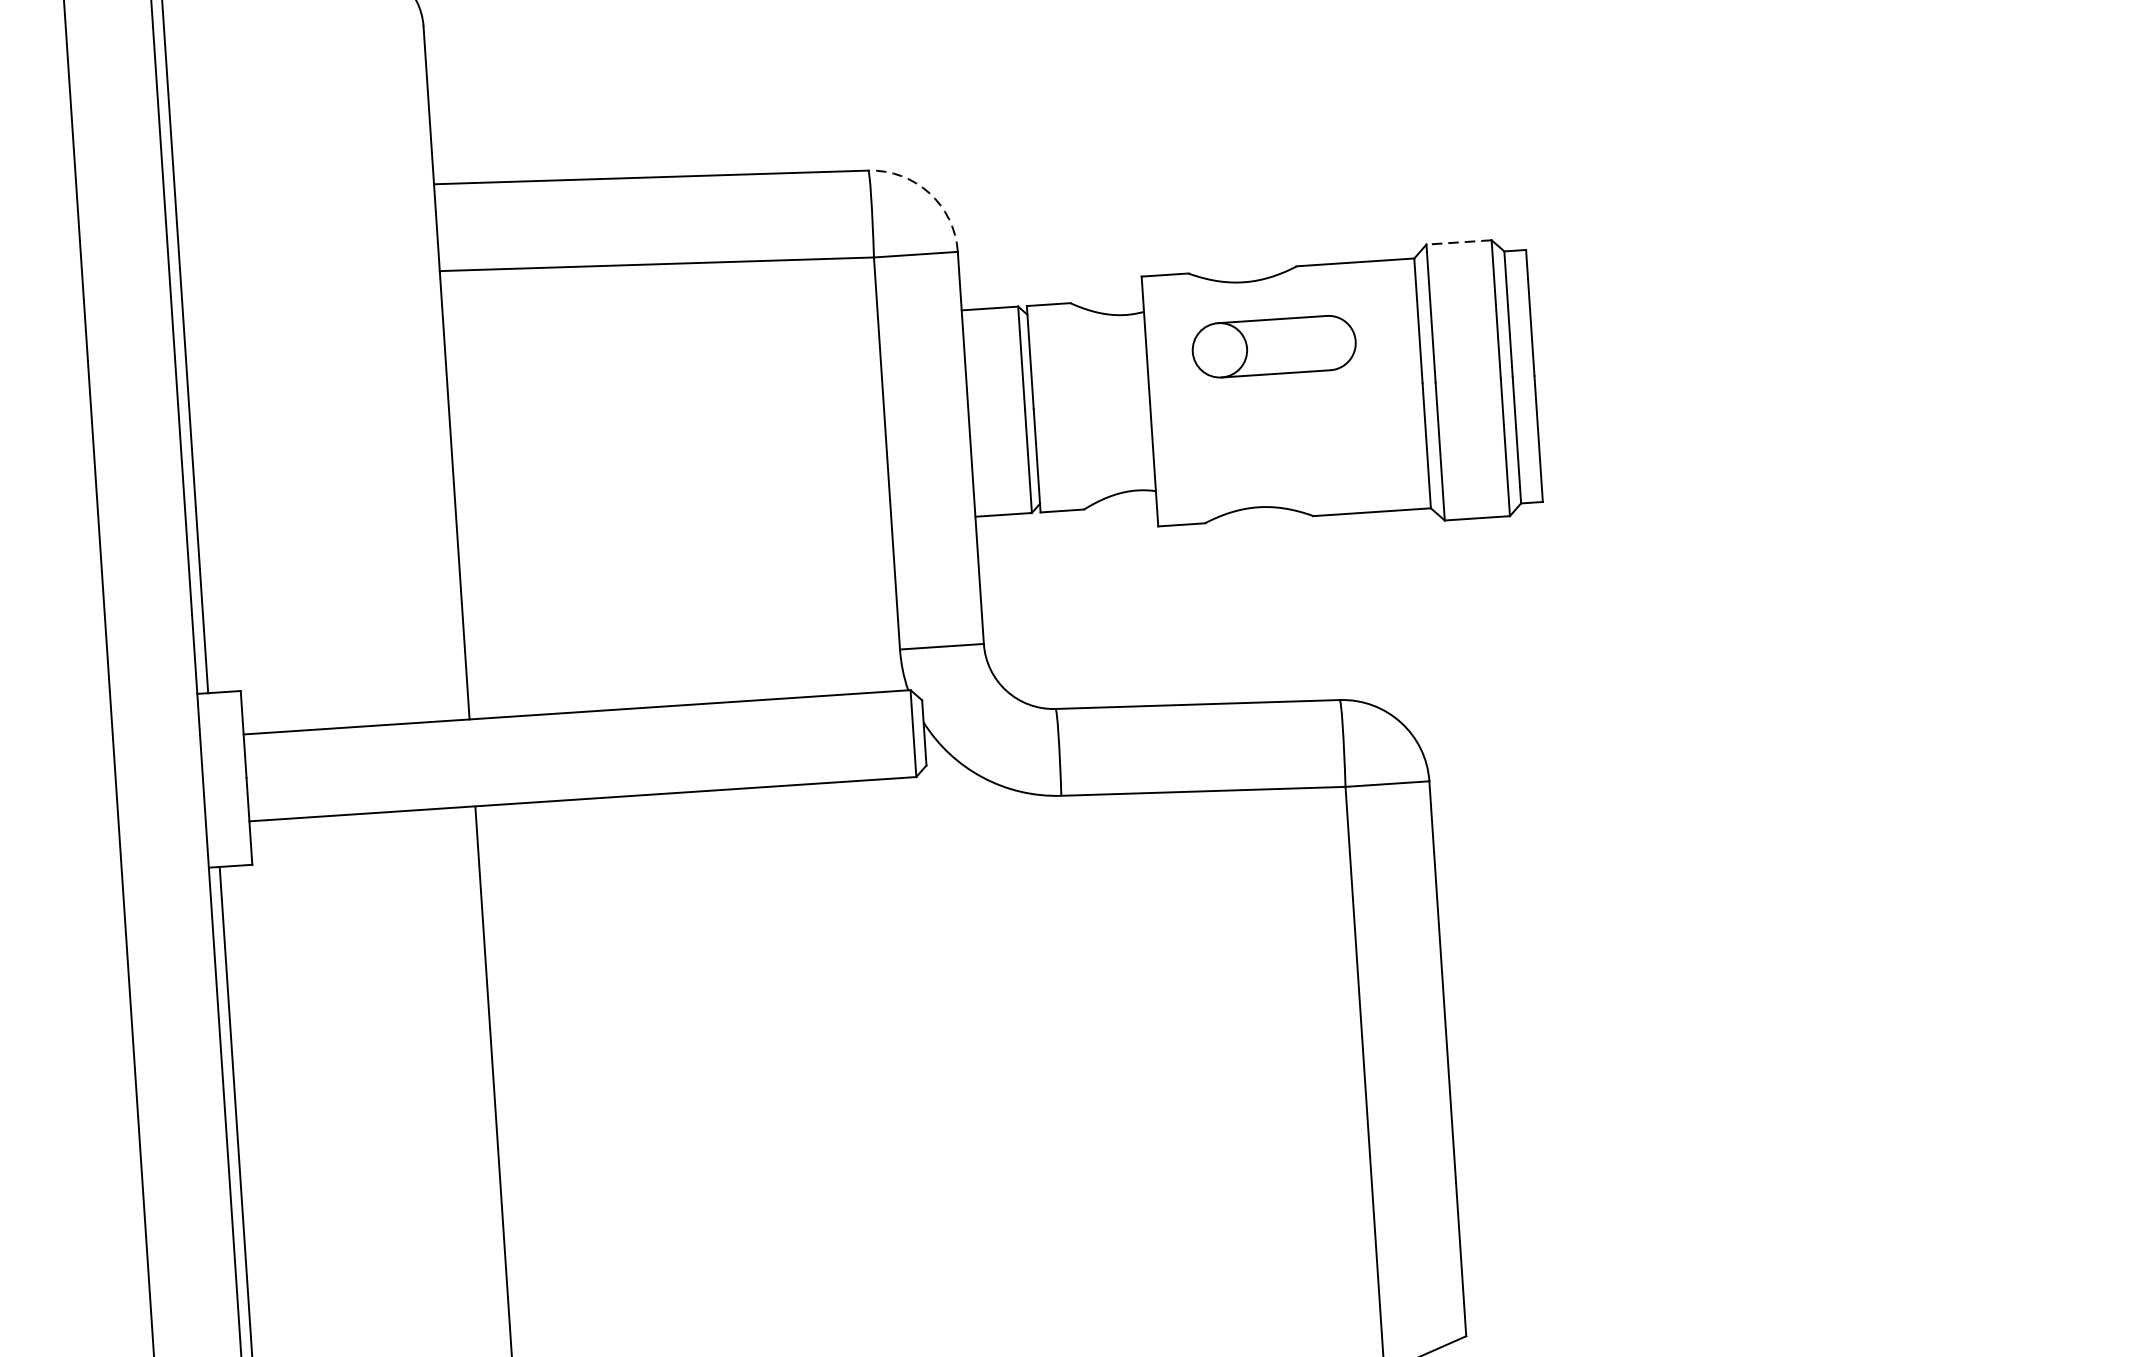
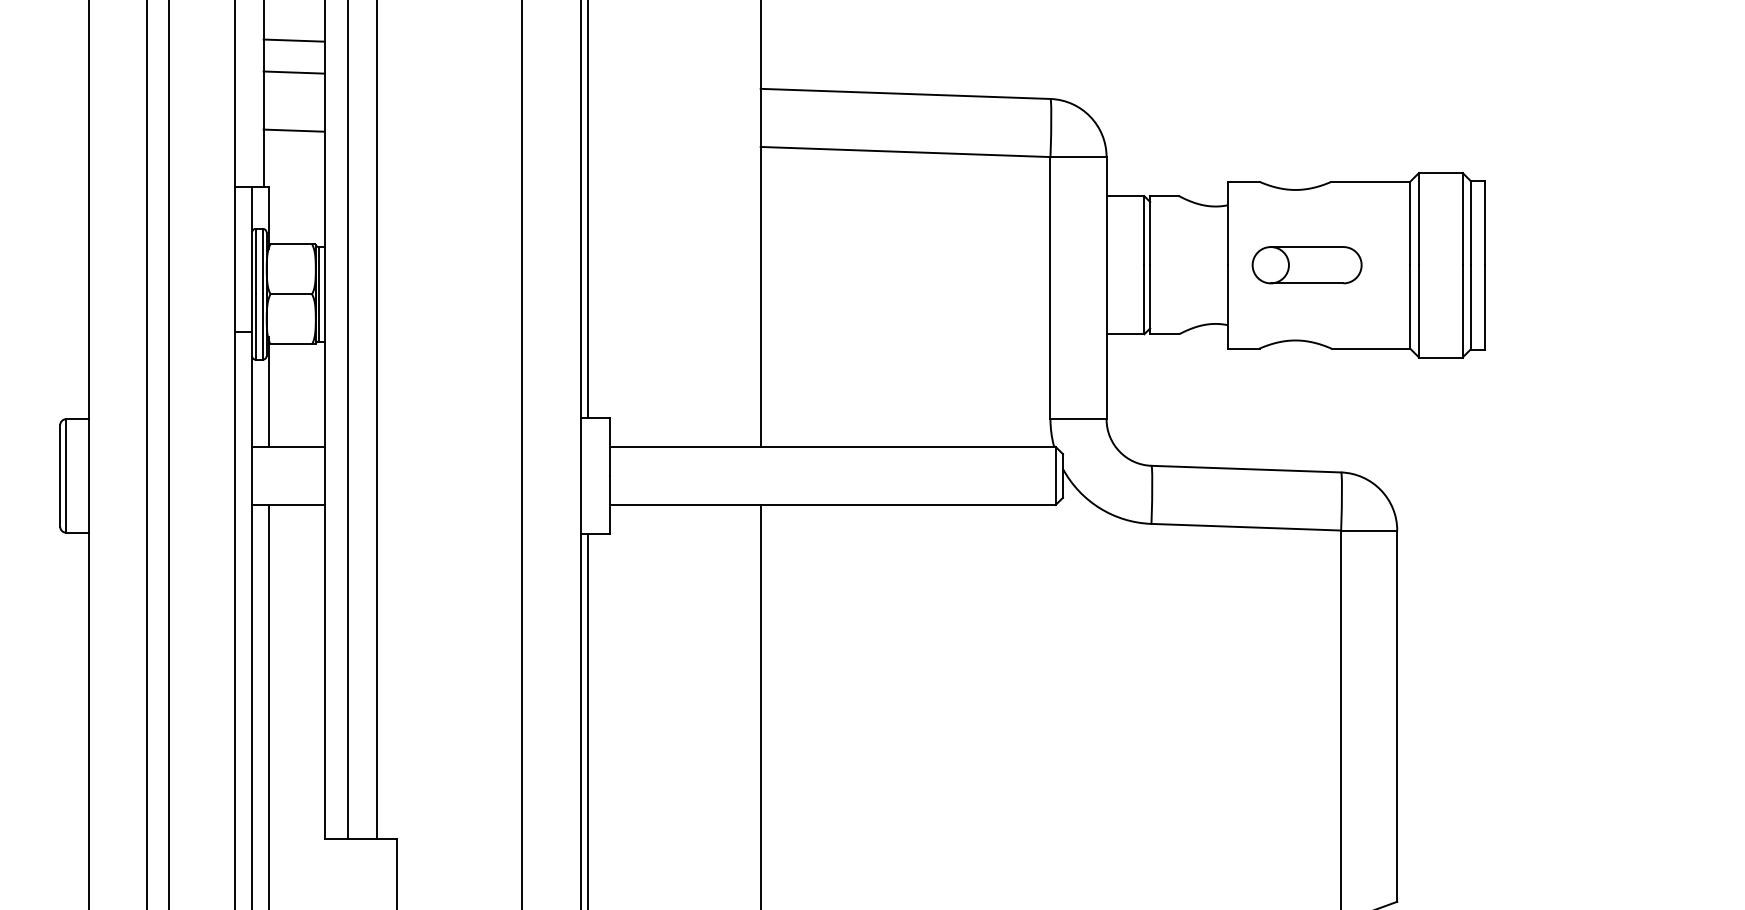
arc: (929, 192) -> (1090, 116), dashed -> solid
line: (1458, 241) -> (1440, 172), dashed -> solid
part: (1273, 347) -> (1306, 265), moved

